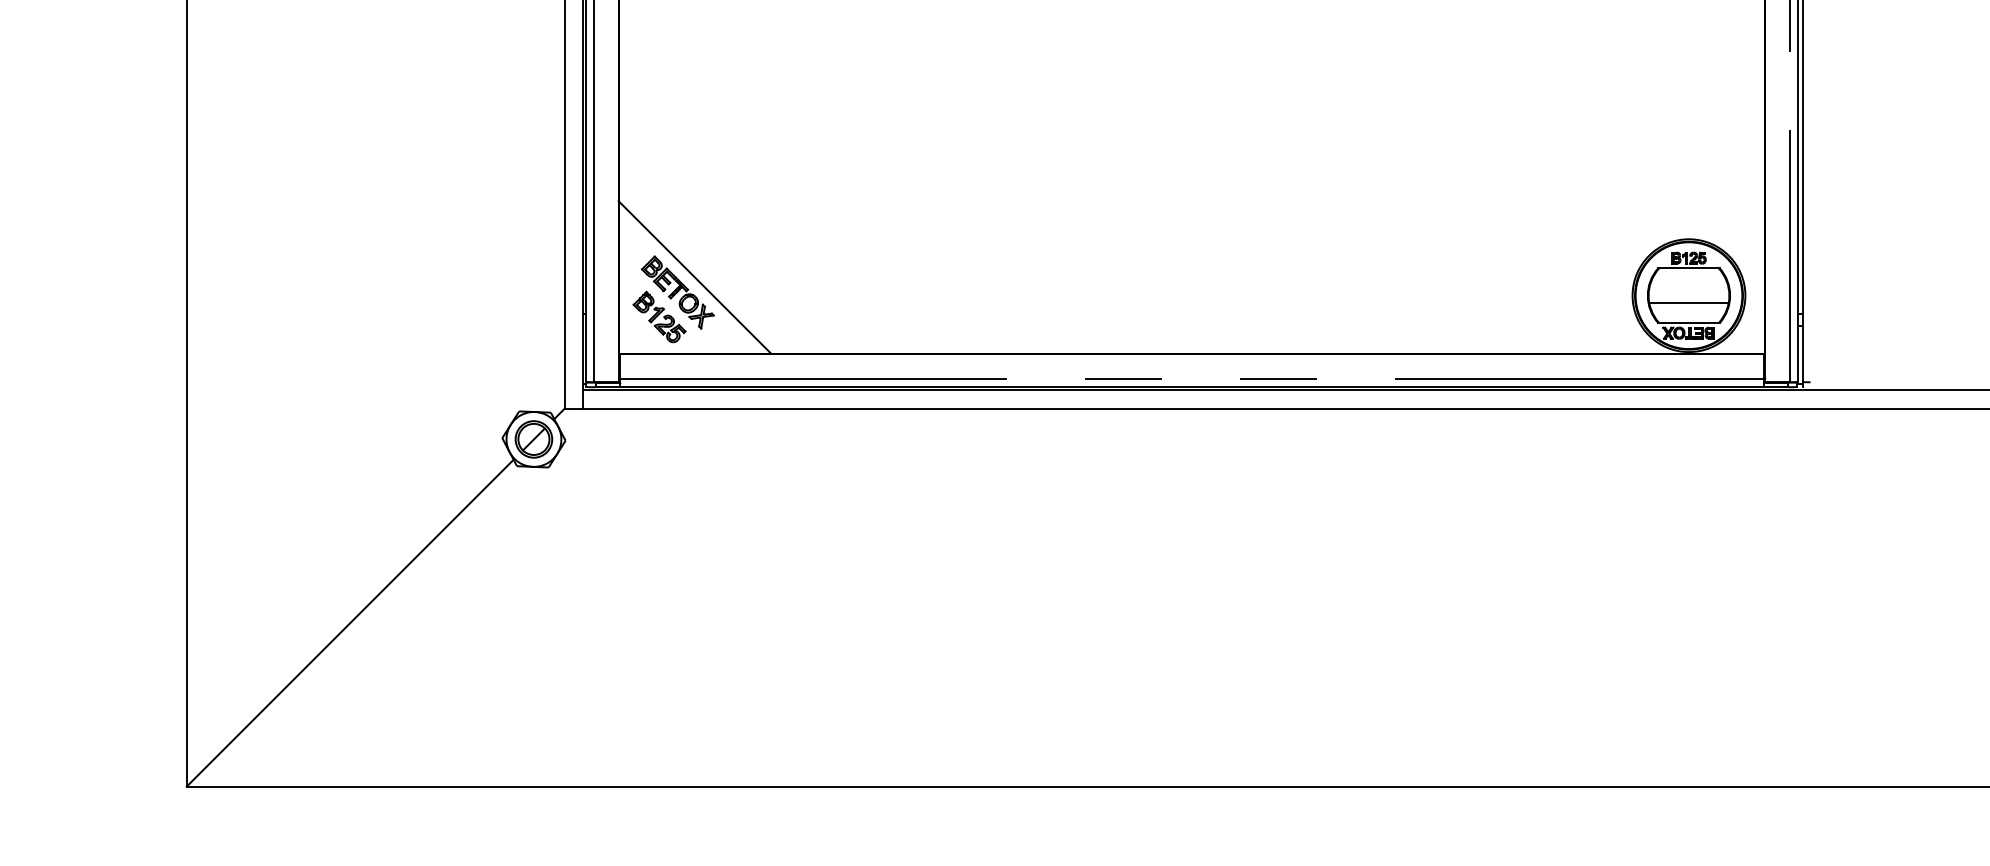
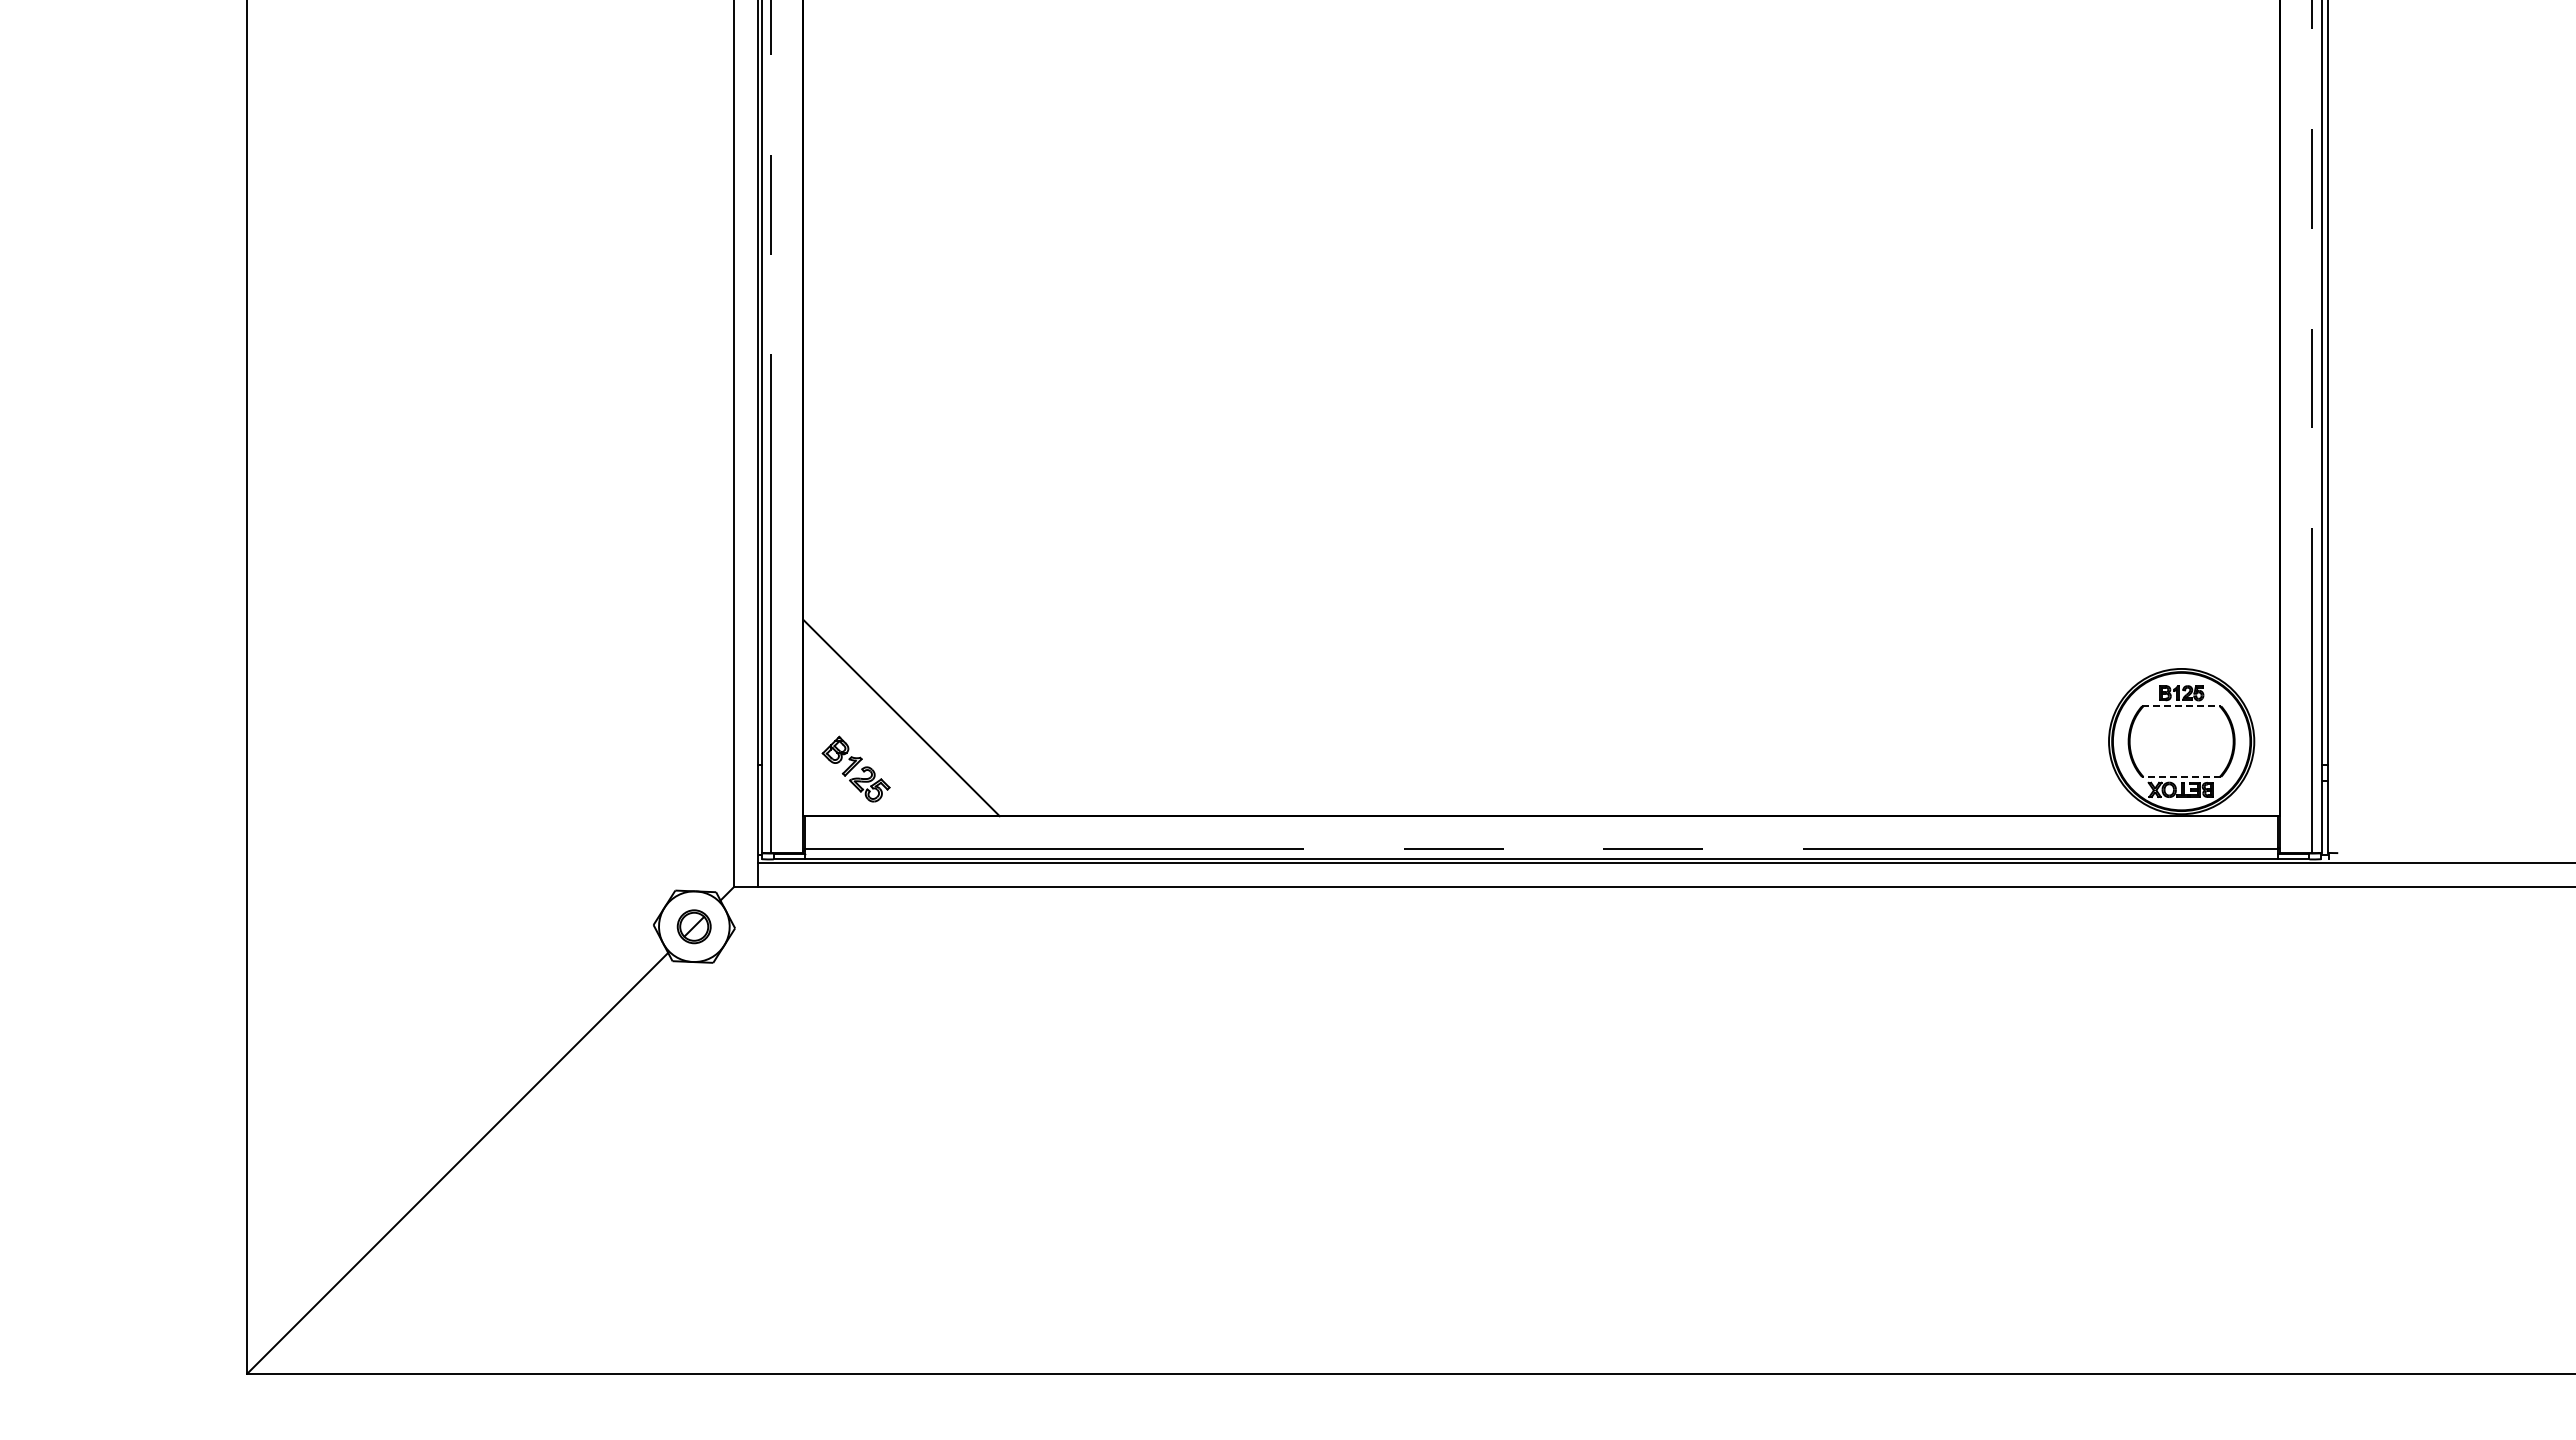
line: (1688, 268) -> (2181, 706), solid -> dashed
part: (677, 292) -> (879, 737), removed
line: (1688, 303) -> (2181, 751), removed
line: (1688, 322) -> (2181, 776), solid -> dashed
part: (533, 439) -> (693, 926), size x0.7

